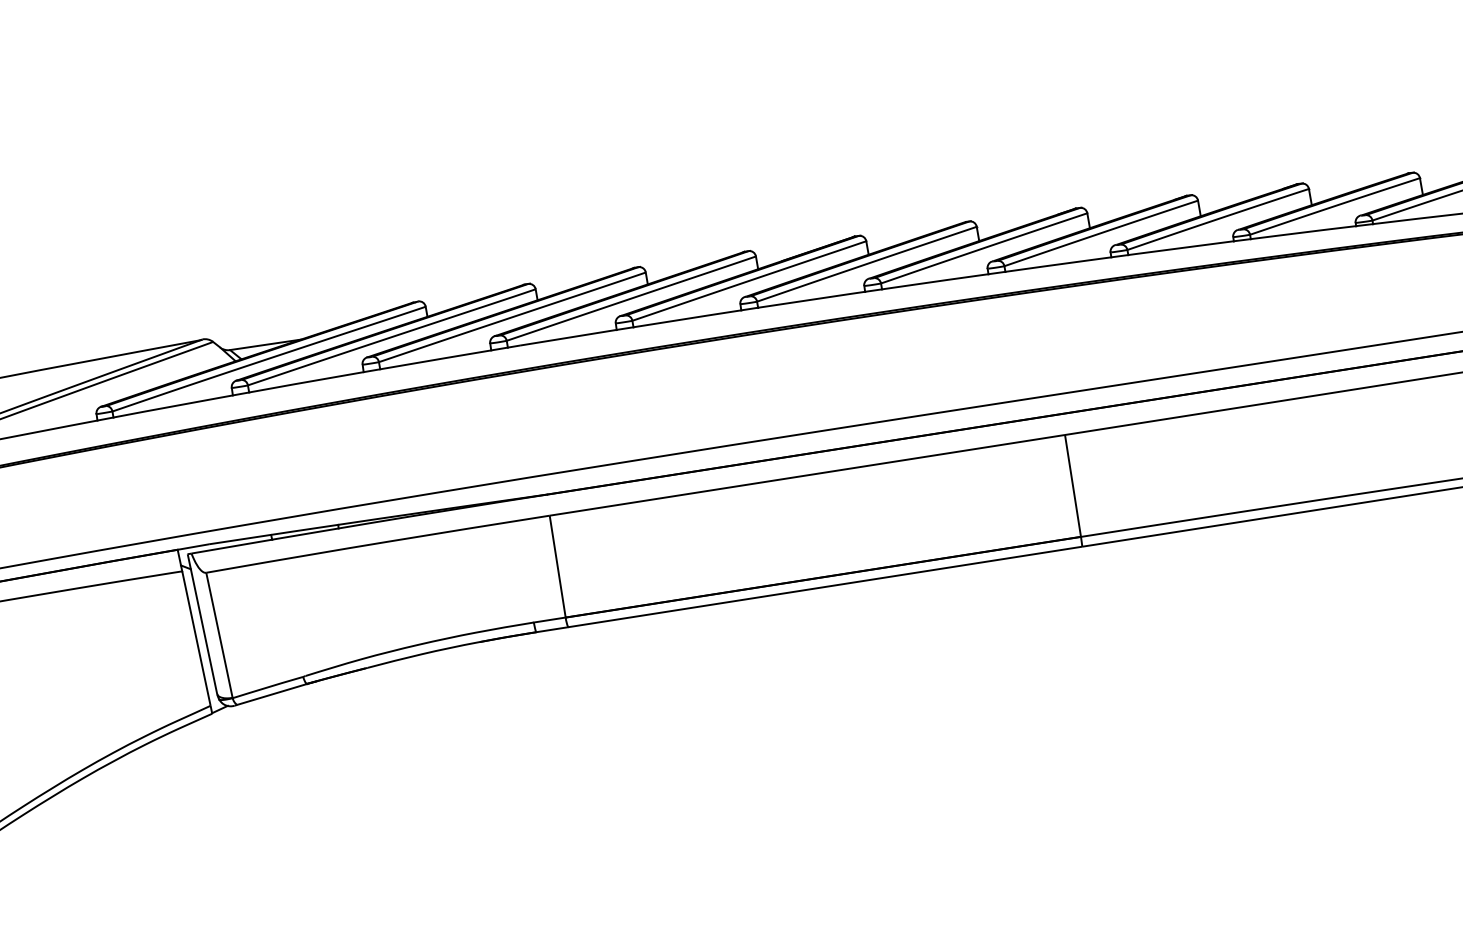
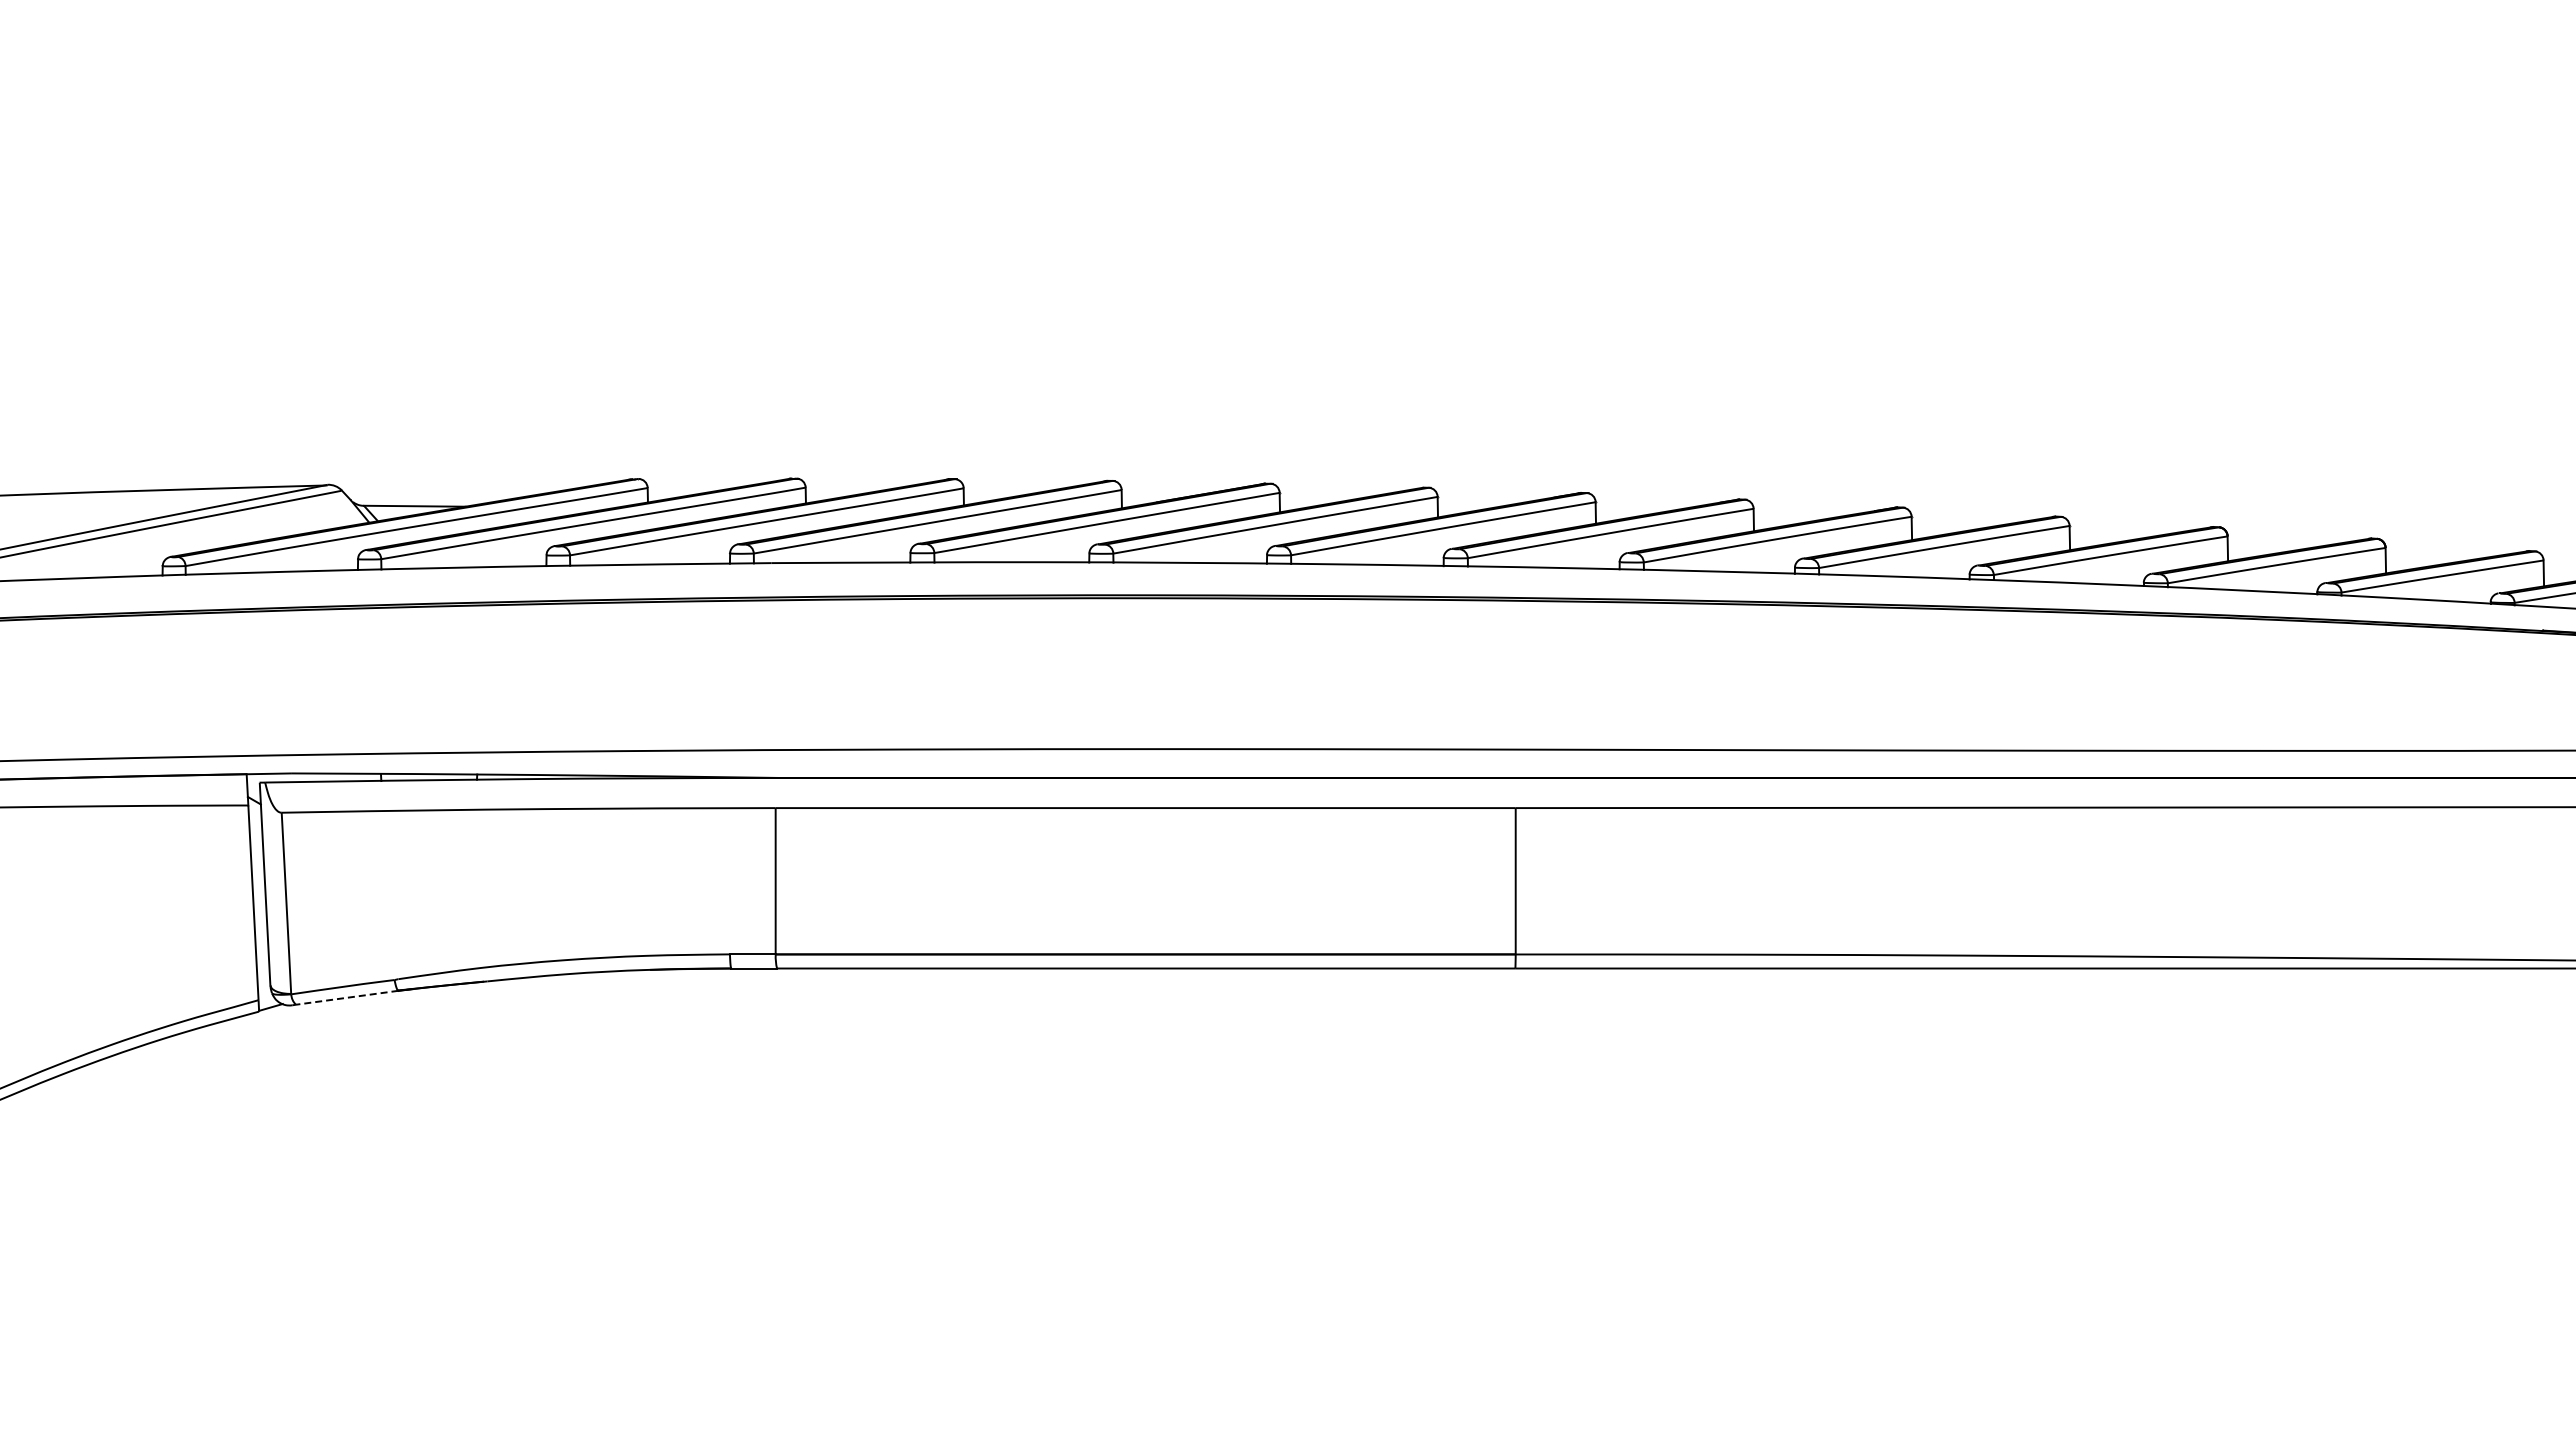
line: (272, 694) -> (347, 997), solid -> dashed

